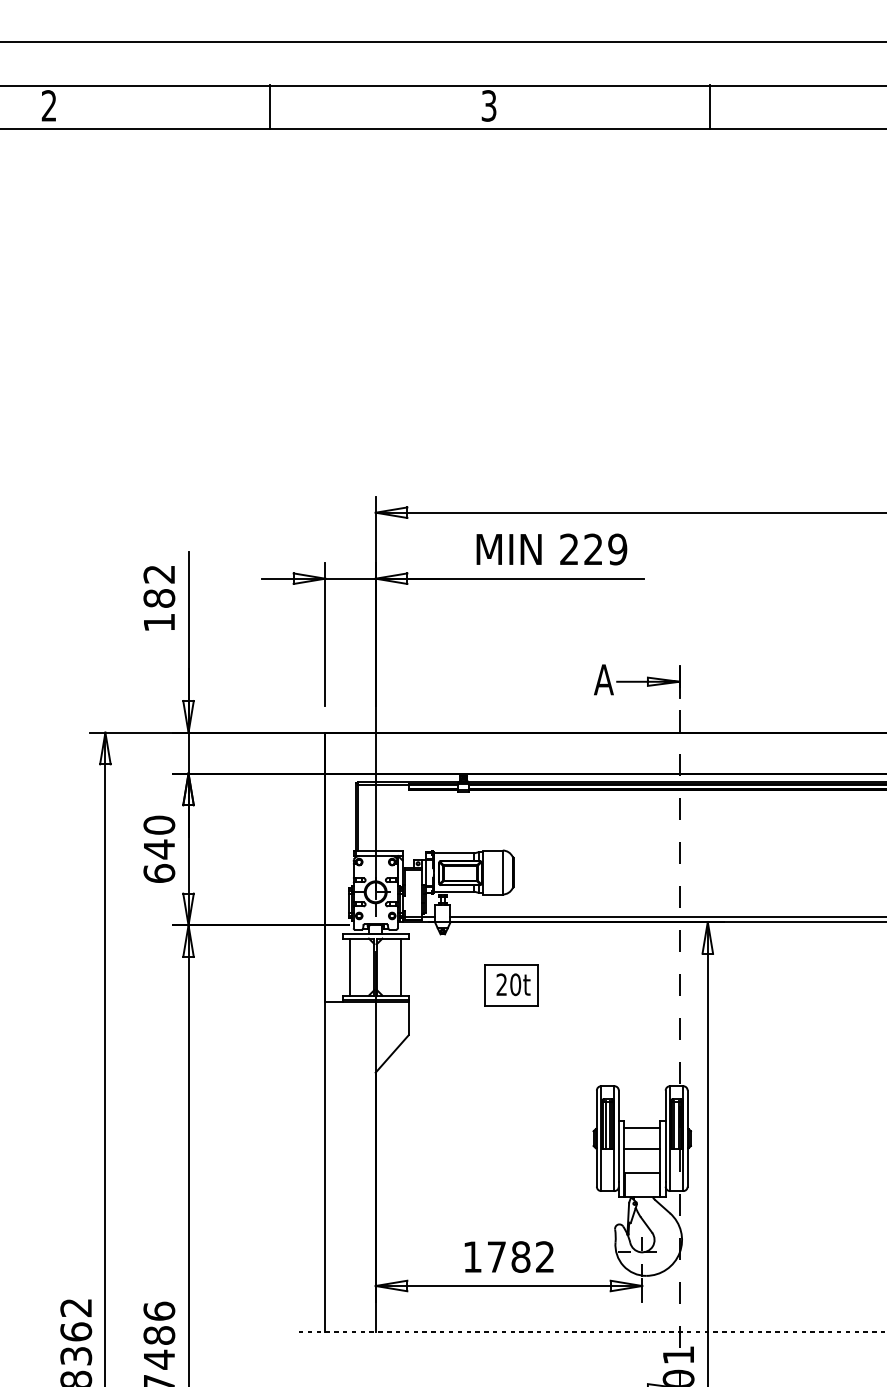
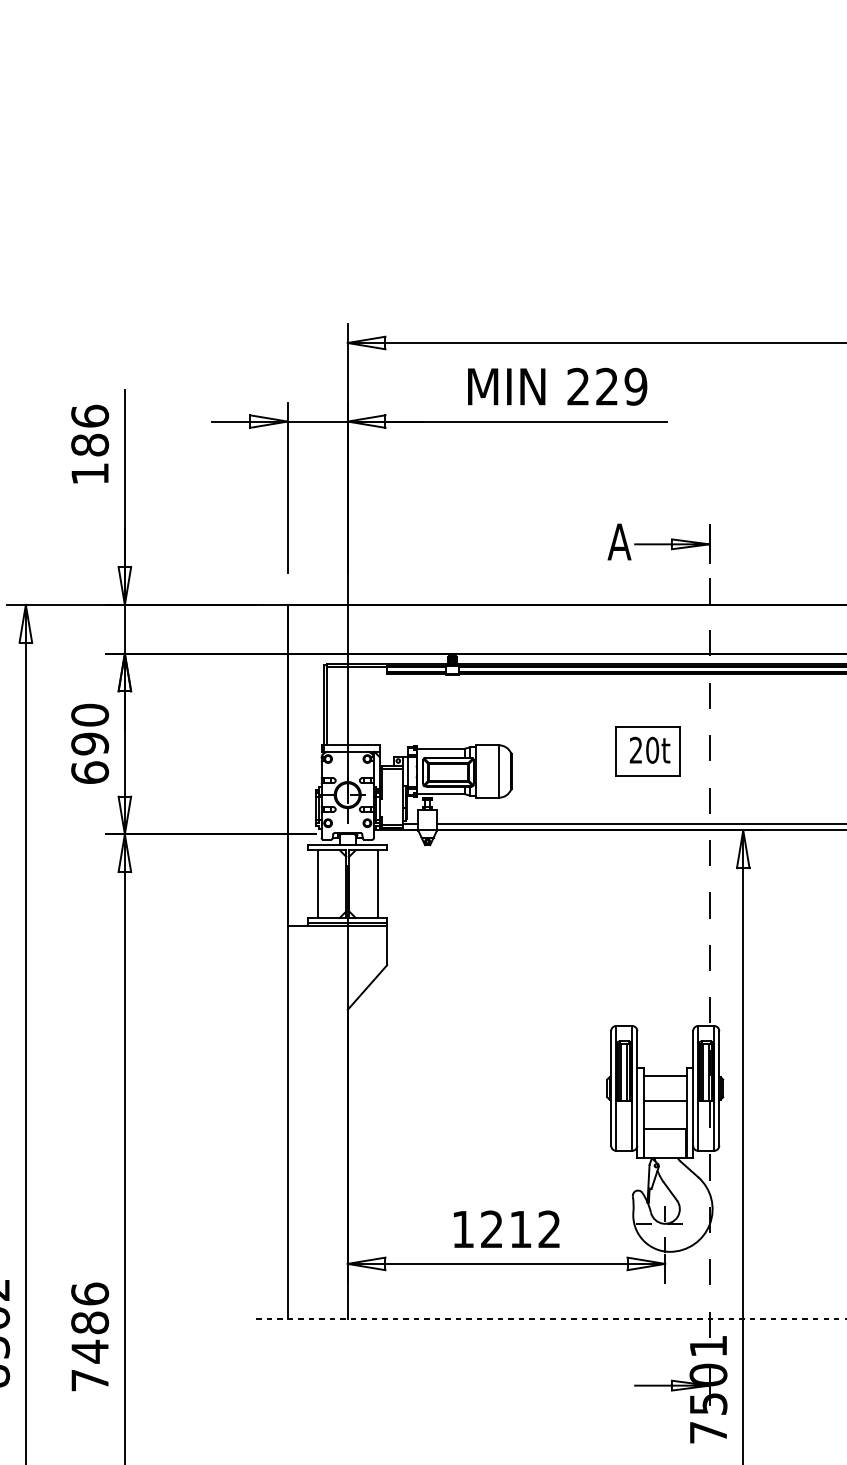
text: (159, 573) -> (90, 415), 182 -> 186
text: (159, 849) -> (90, 744), 640 -> 690
part: (511, 985) -> (647, 751), moved
text: (508, 1256) -> (505, 1228), 1782 -> 1212

